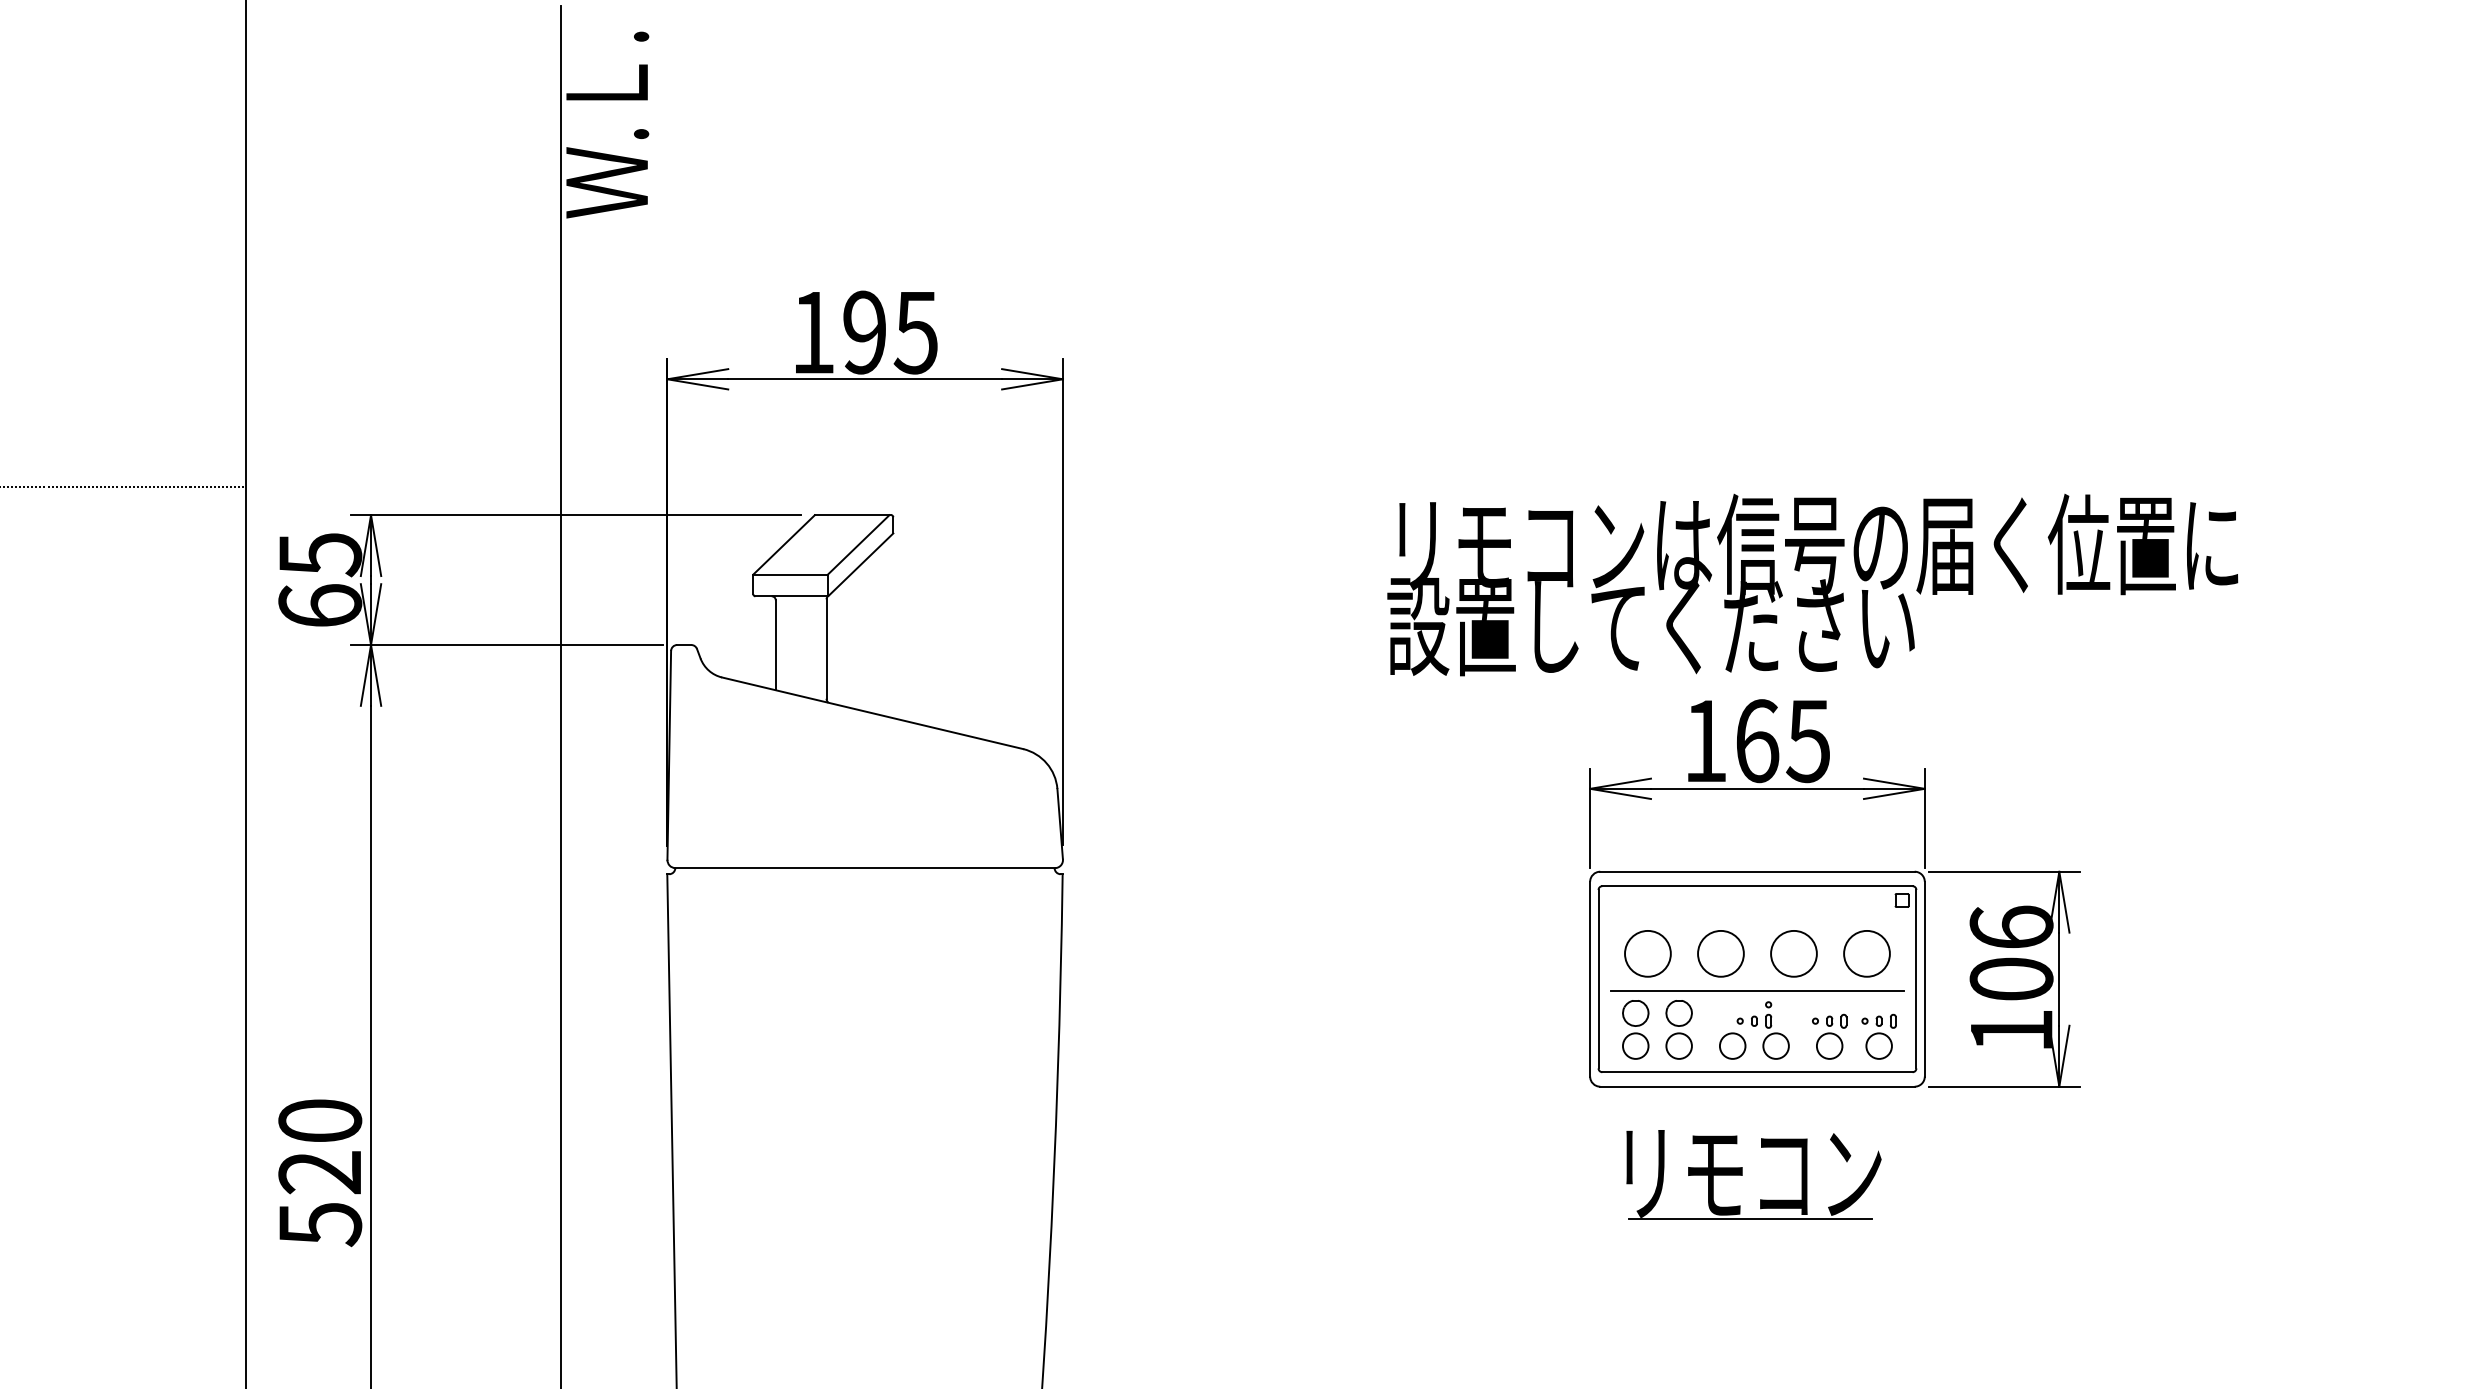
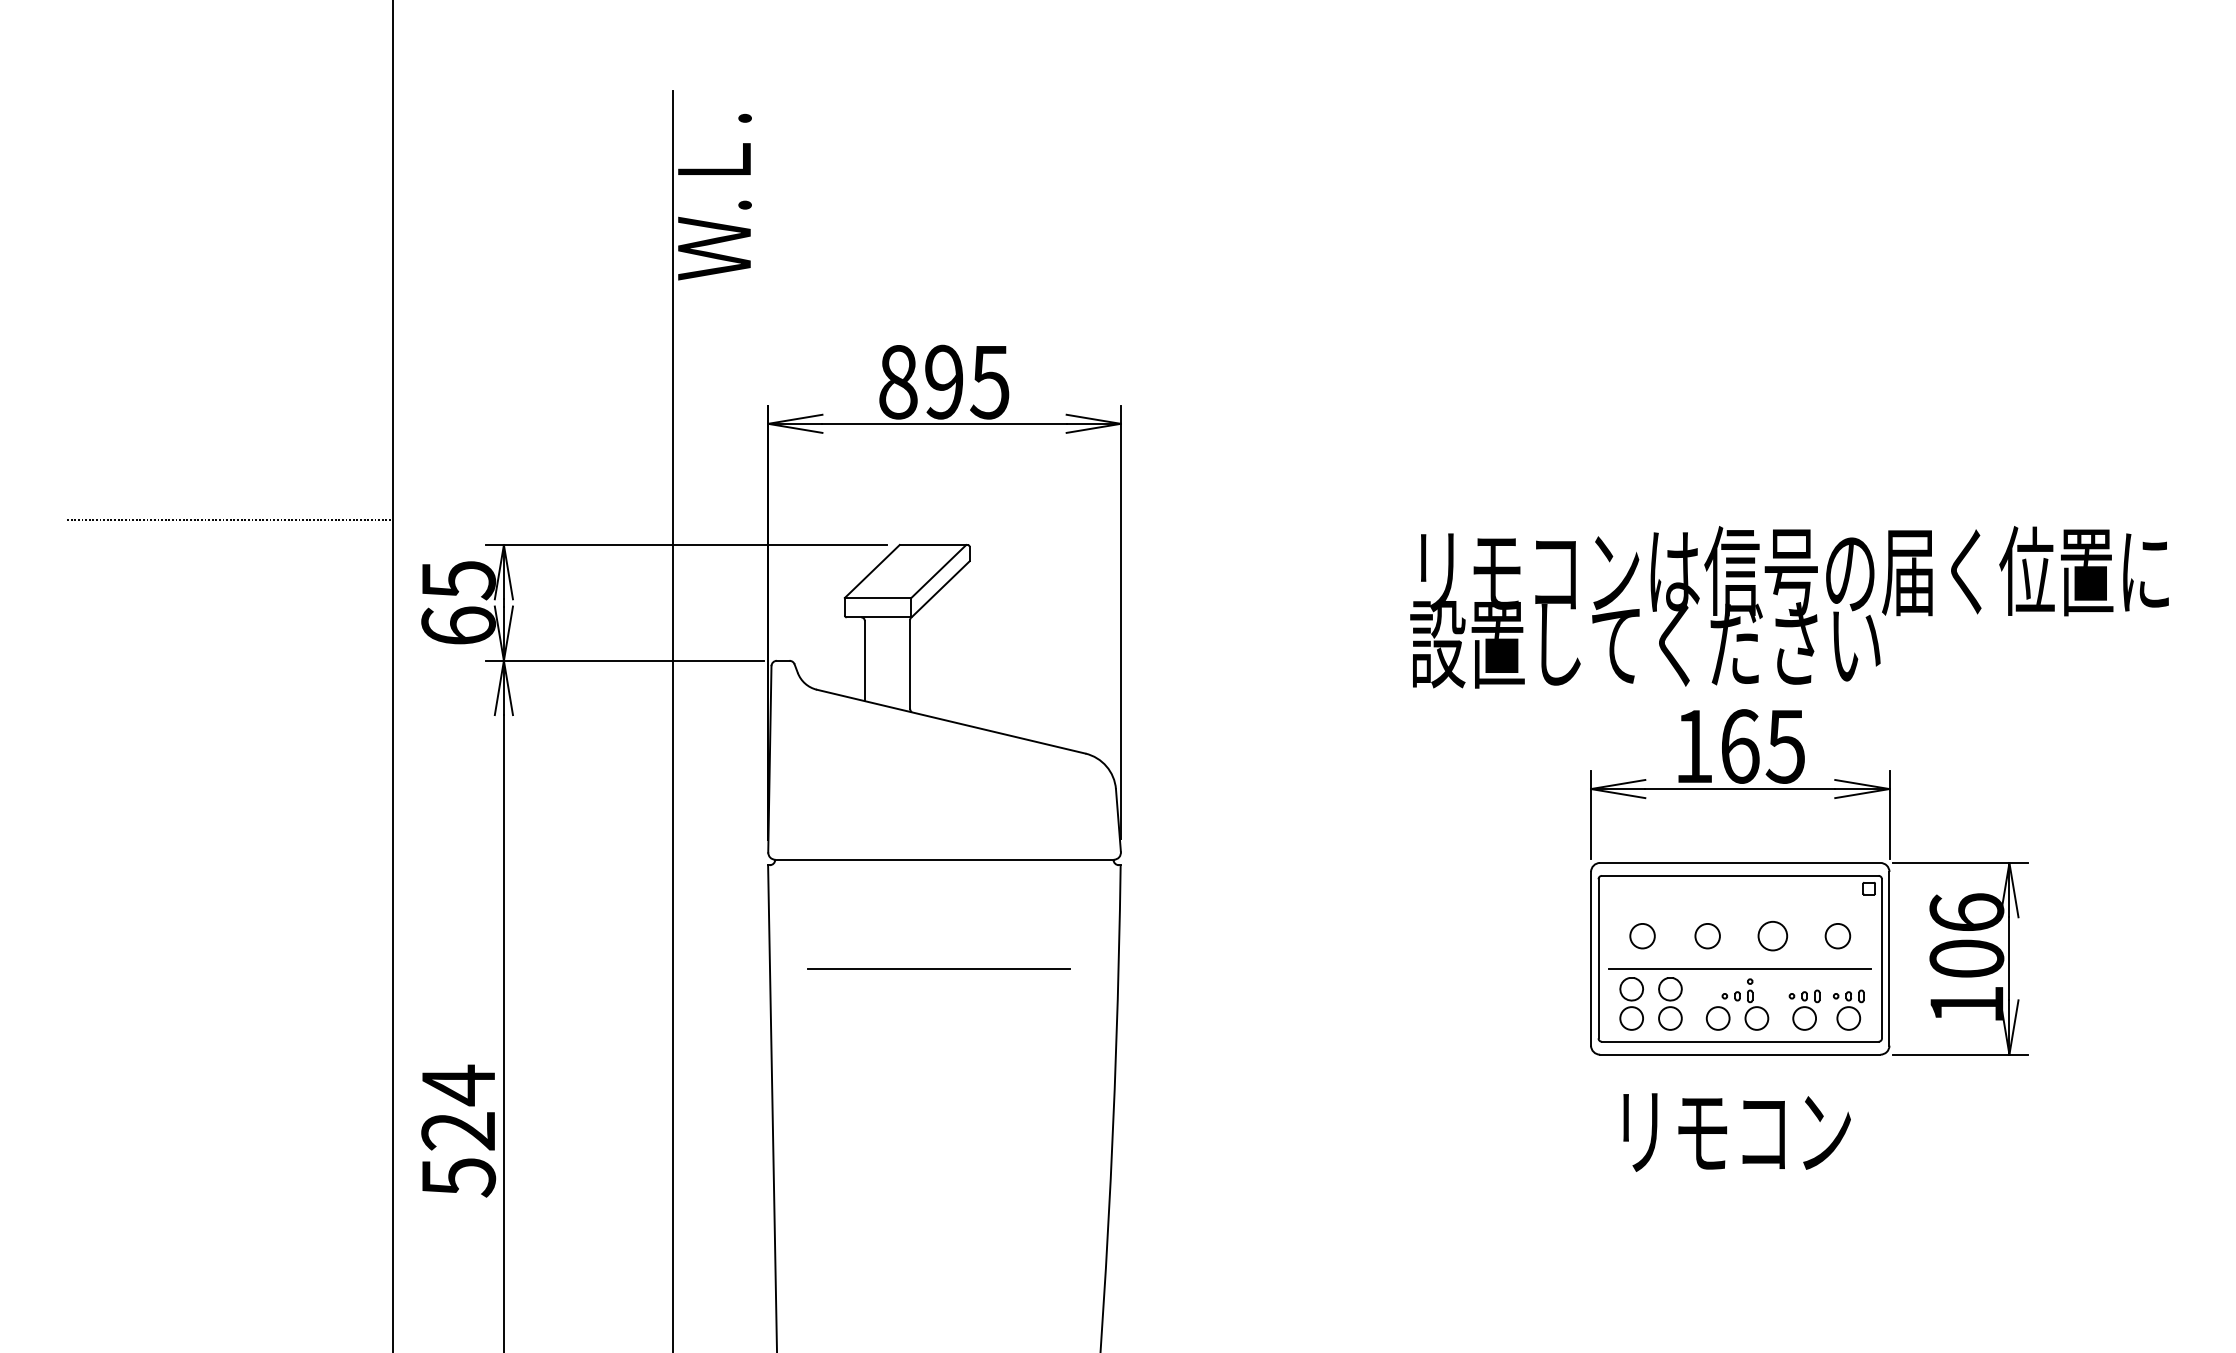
text: (813, 332) -> (898, 382), 195 -> 895
circle: (1647, 953) -> (1642, 935), size x0.6
circle: (1720, 953) -> (1707, 935), size x0.6
circle: (1793, 953) -> (1772, 935), size x0.7
circle: (1866, 953) -> (1837, 935), size x0.6
line: (858, 990) -> (938, 968), added
text: (320, 1121) -> (458, 1085), 520 -> 524
line: (1749, 1218) -> (1733, 1172), removed

